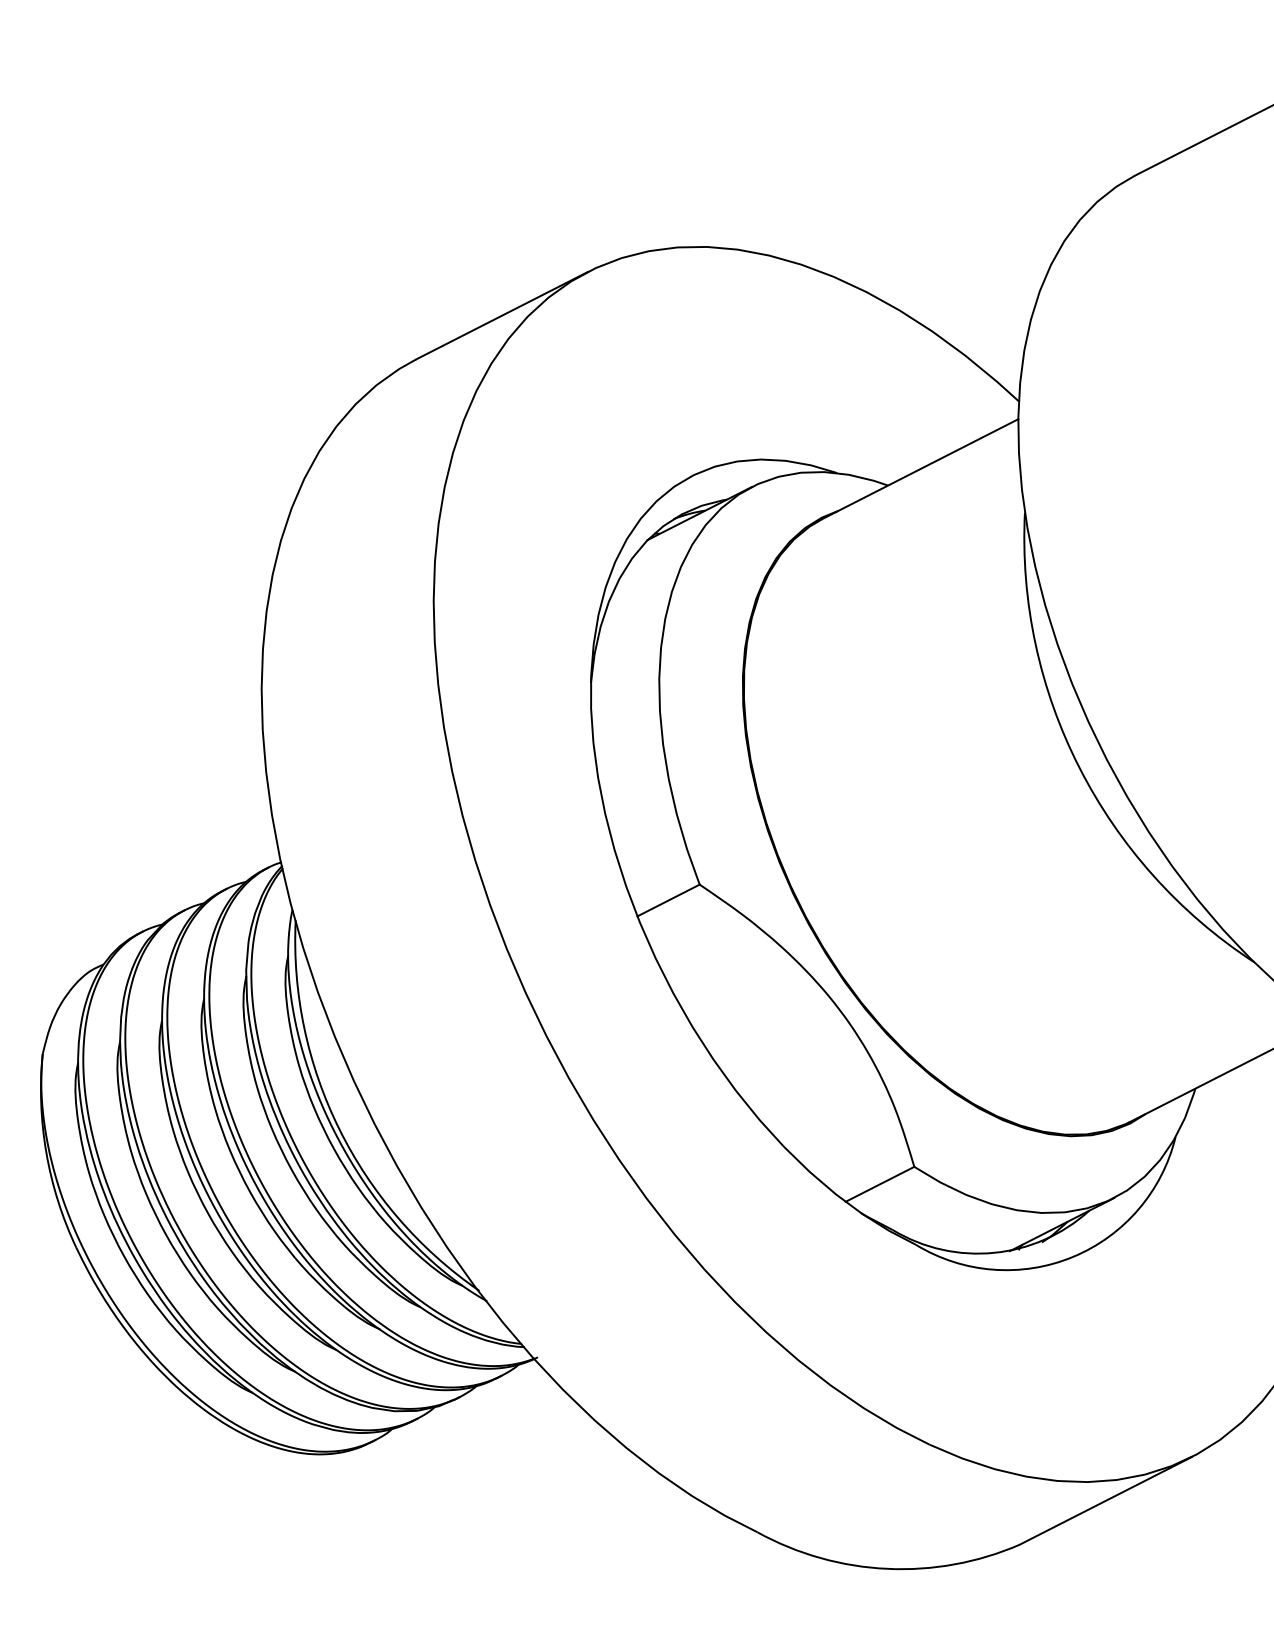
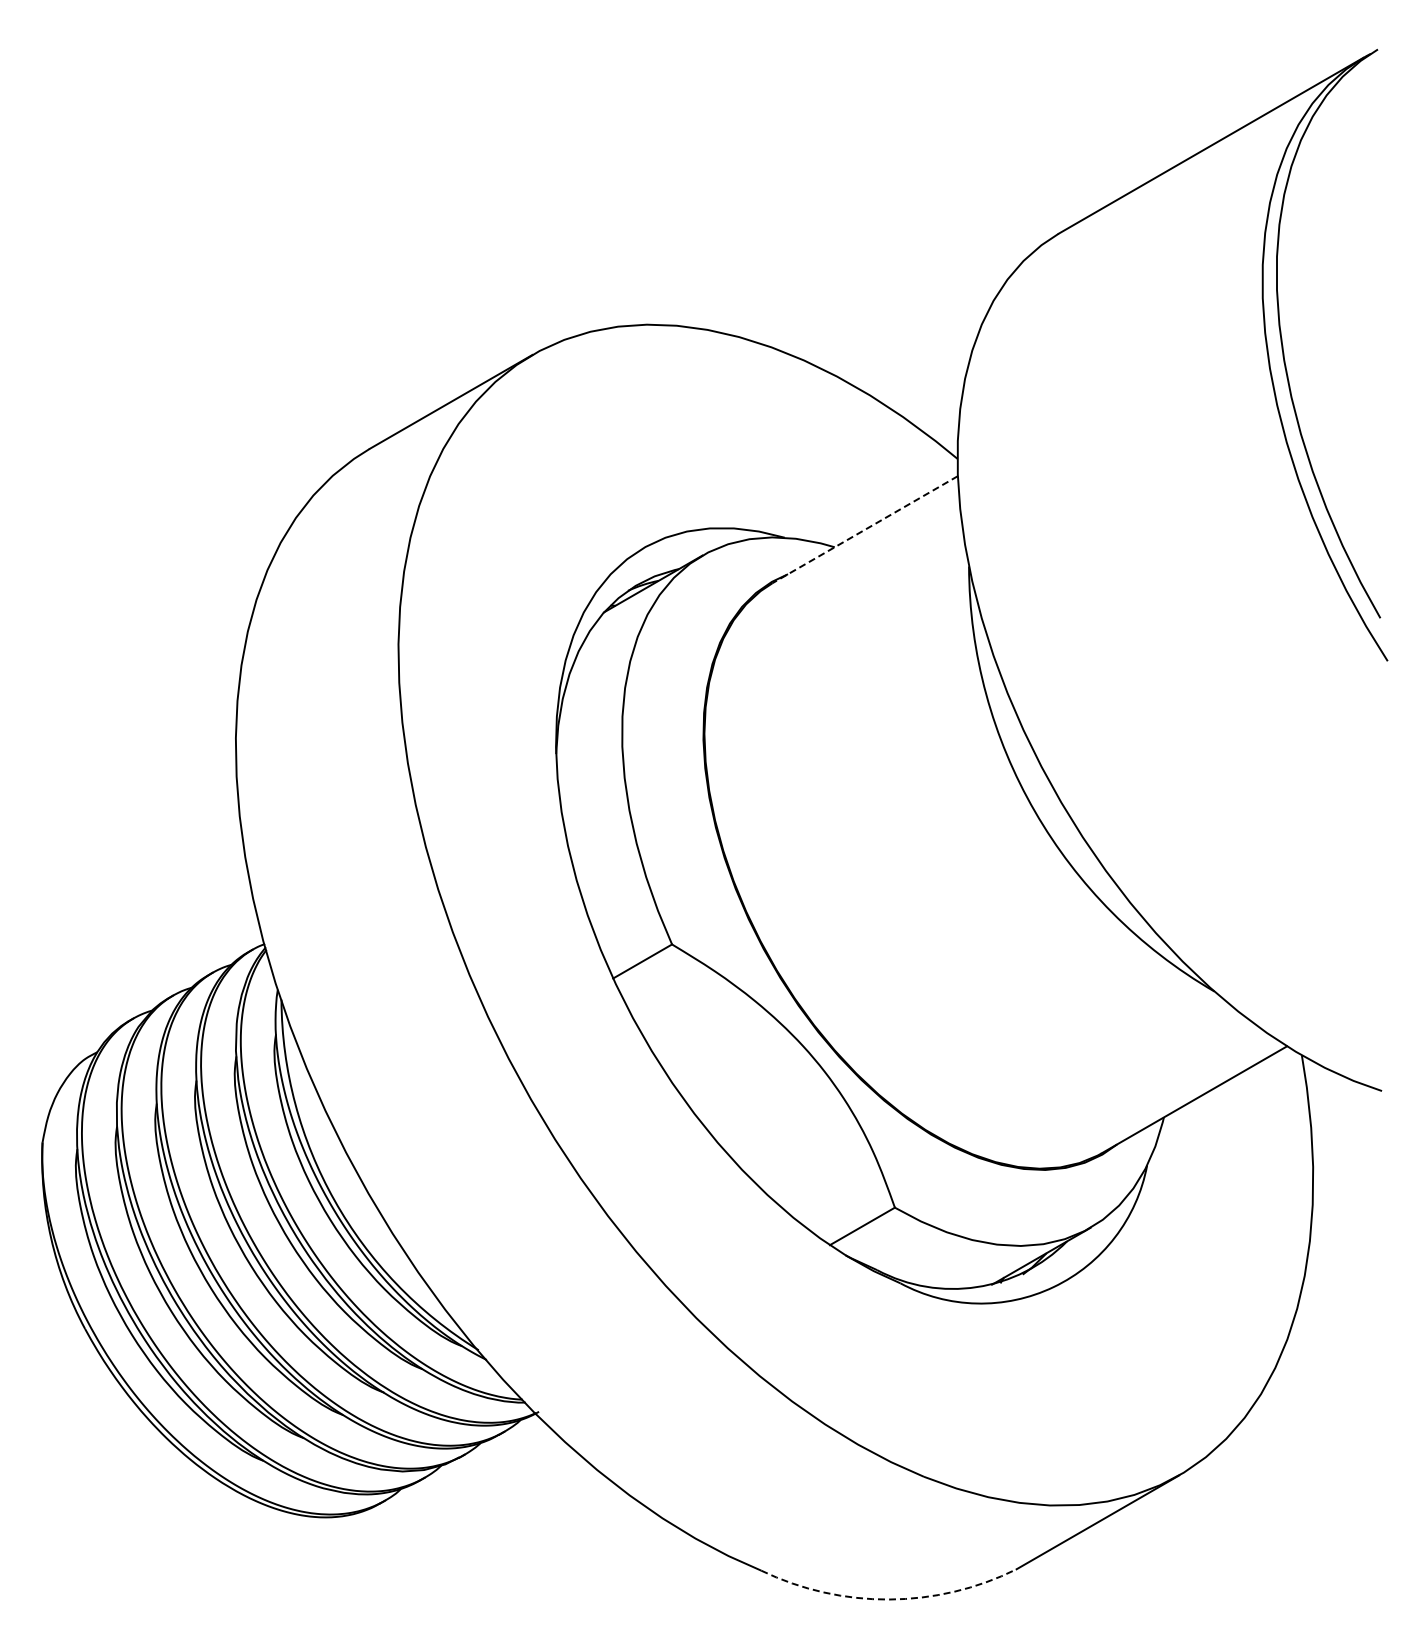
line: (920, 468) -> (865, 529), solid -> dashed
arc: (887, 1568) -> (889, 1599), solid -> dashed

